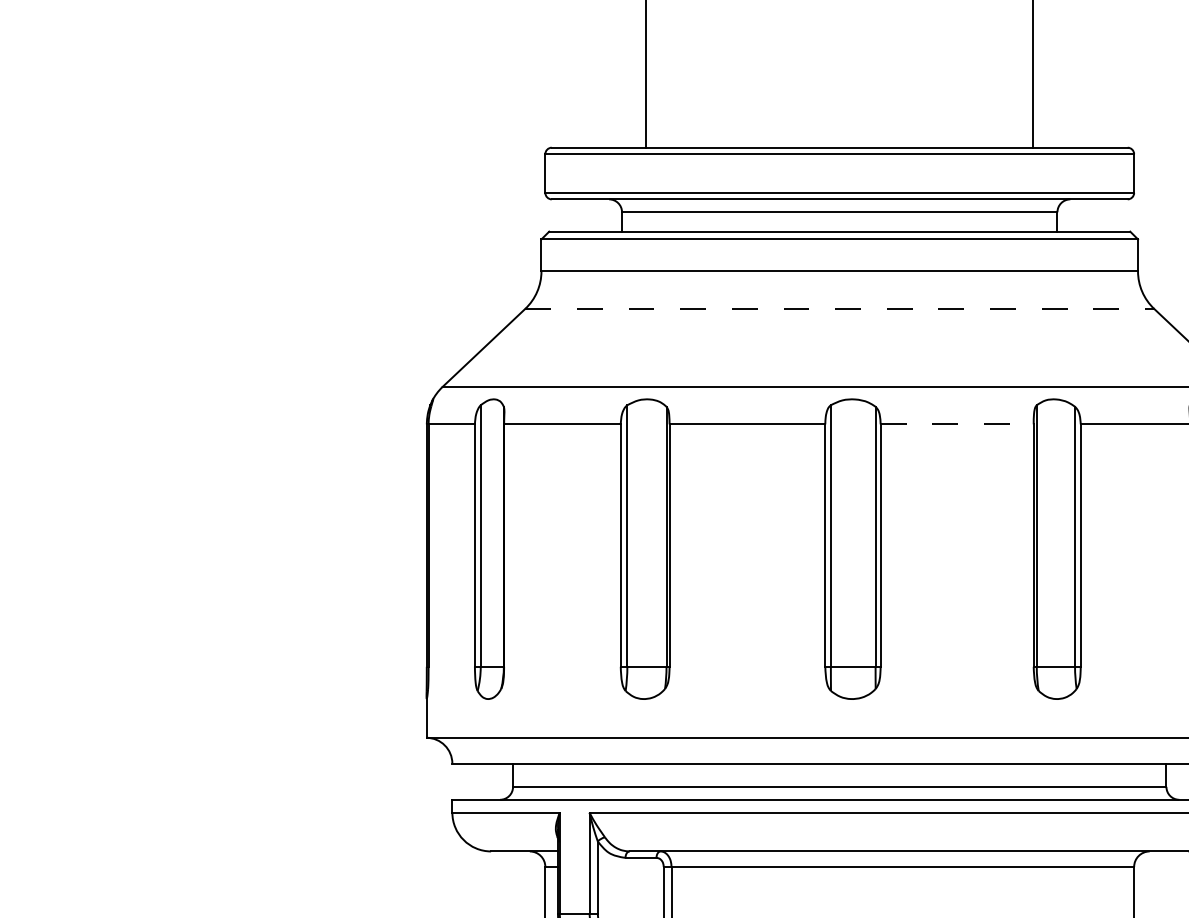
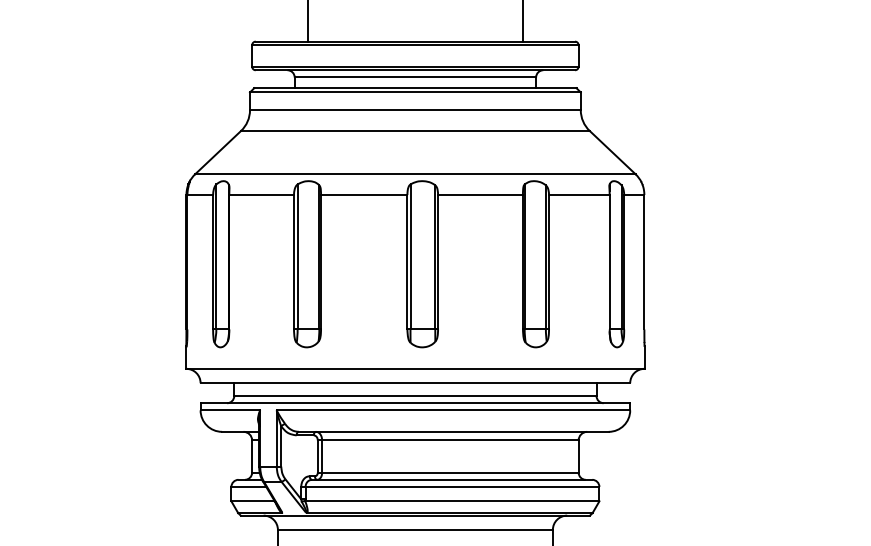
line: (839, 309) -> (415, 131), dashed -> solid
line: (958, 425) -> (481, 195), dashed -> solid

